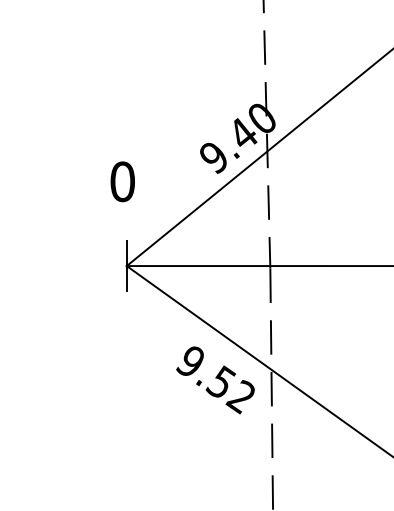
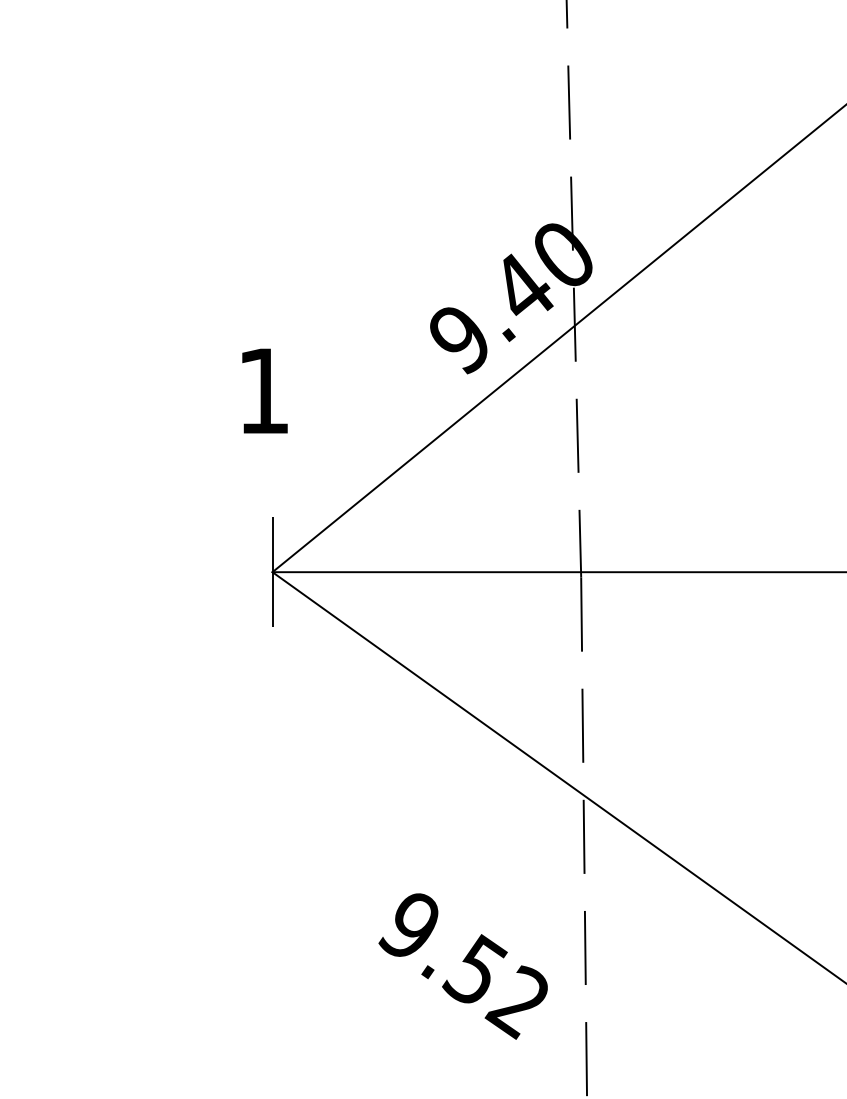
text: (122, 181) -> (263, 390), 0 -> 1
text: (215, 380) -> (463, 966), moved

